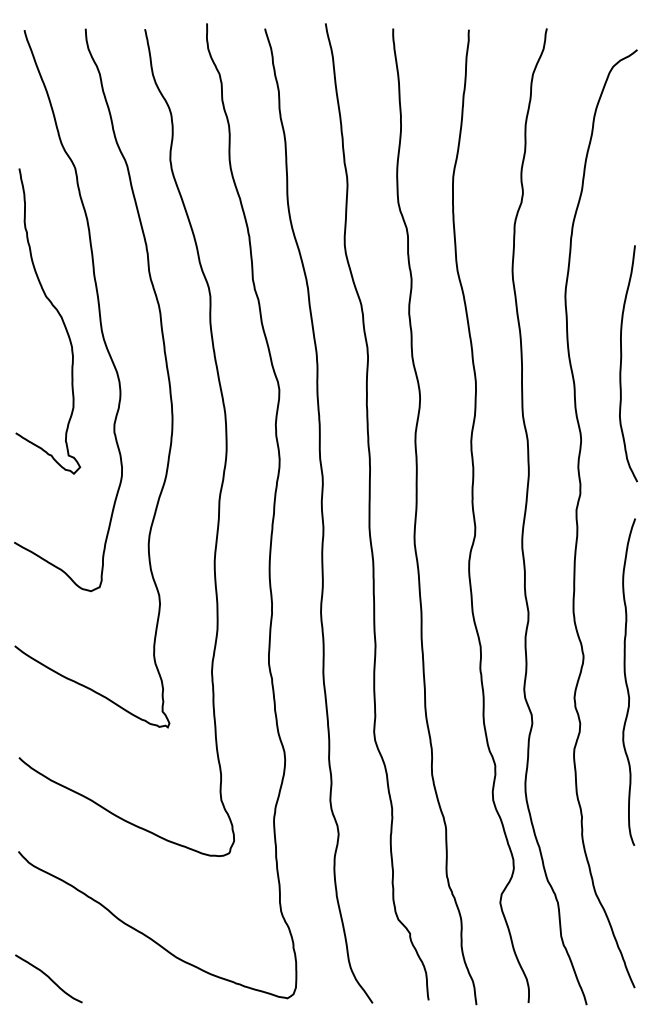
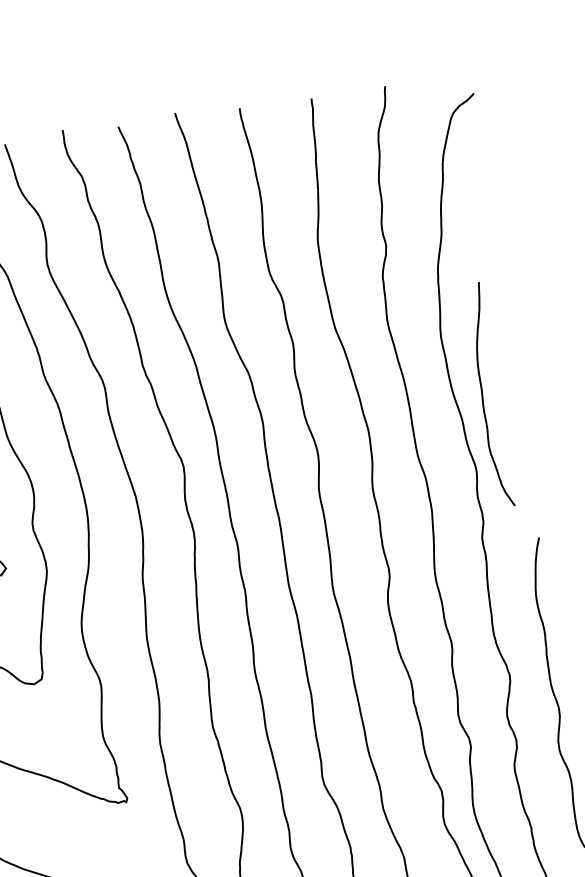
curve: (621, 363) -> (482, 395), moved

